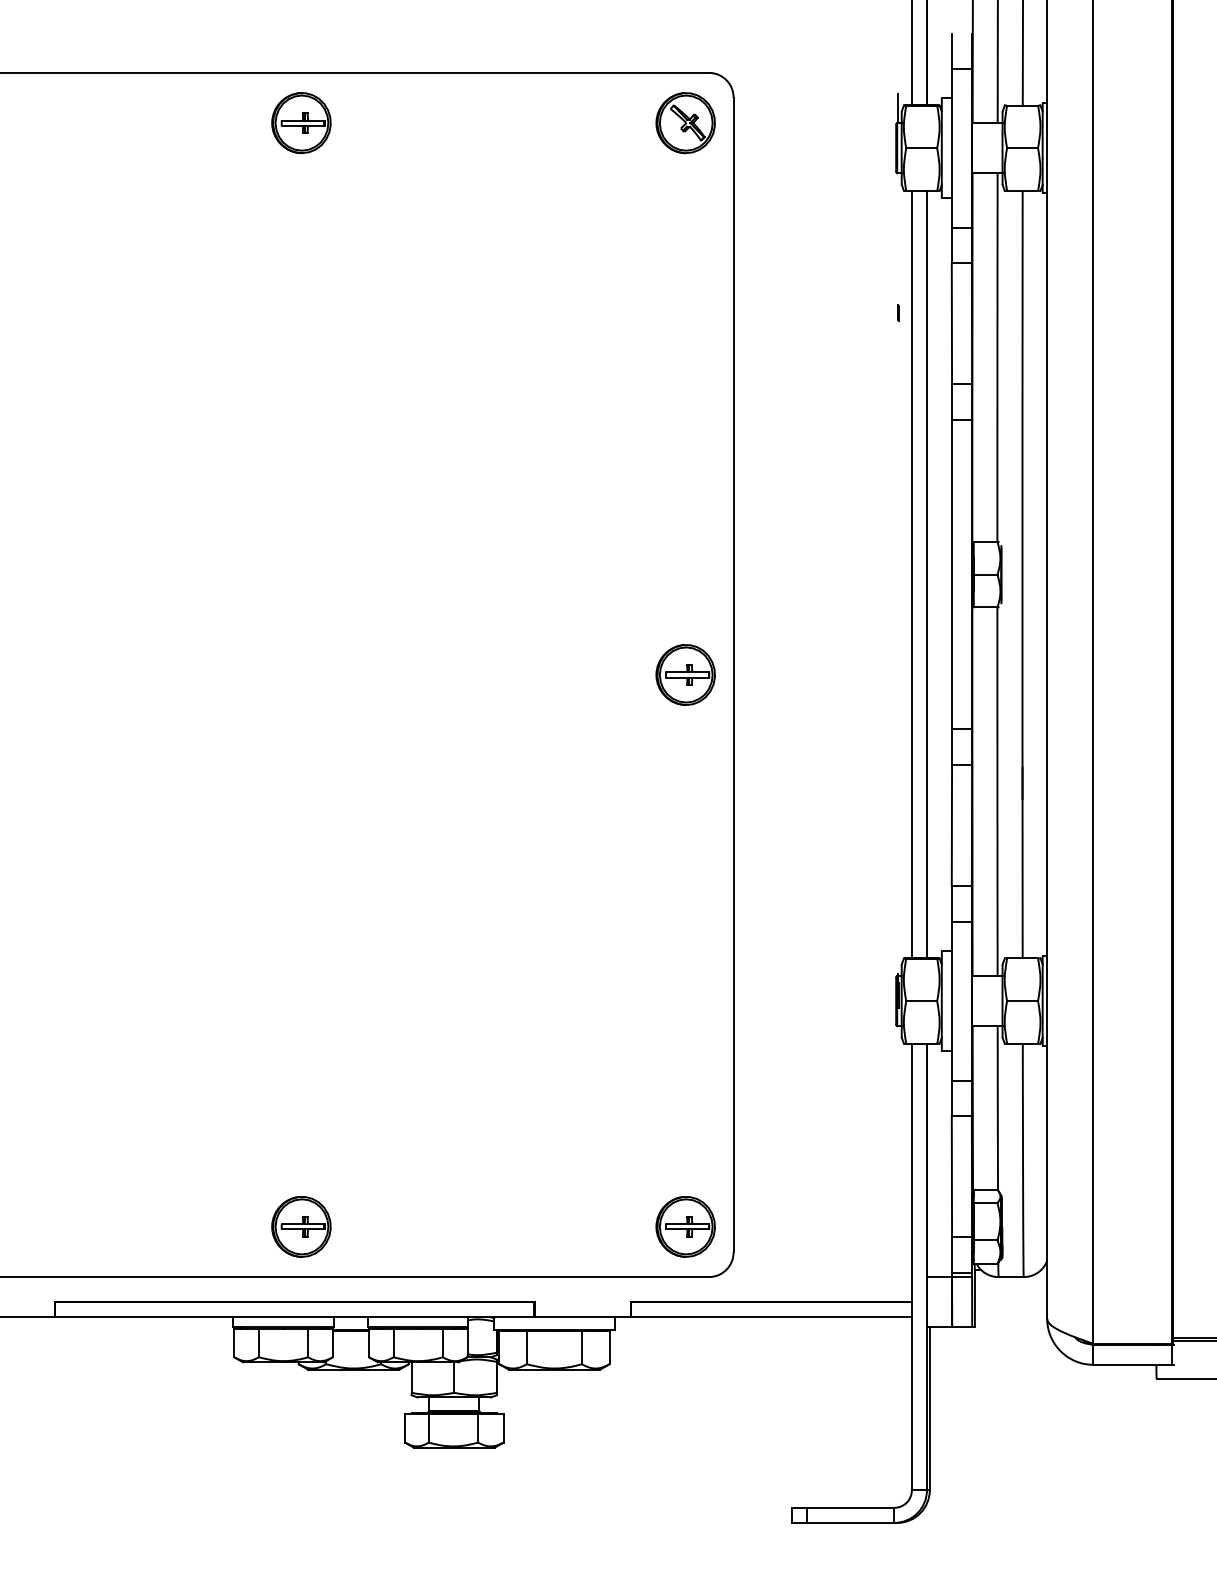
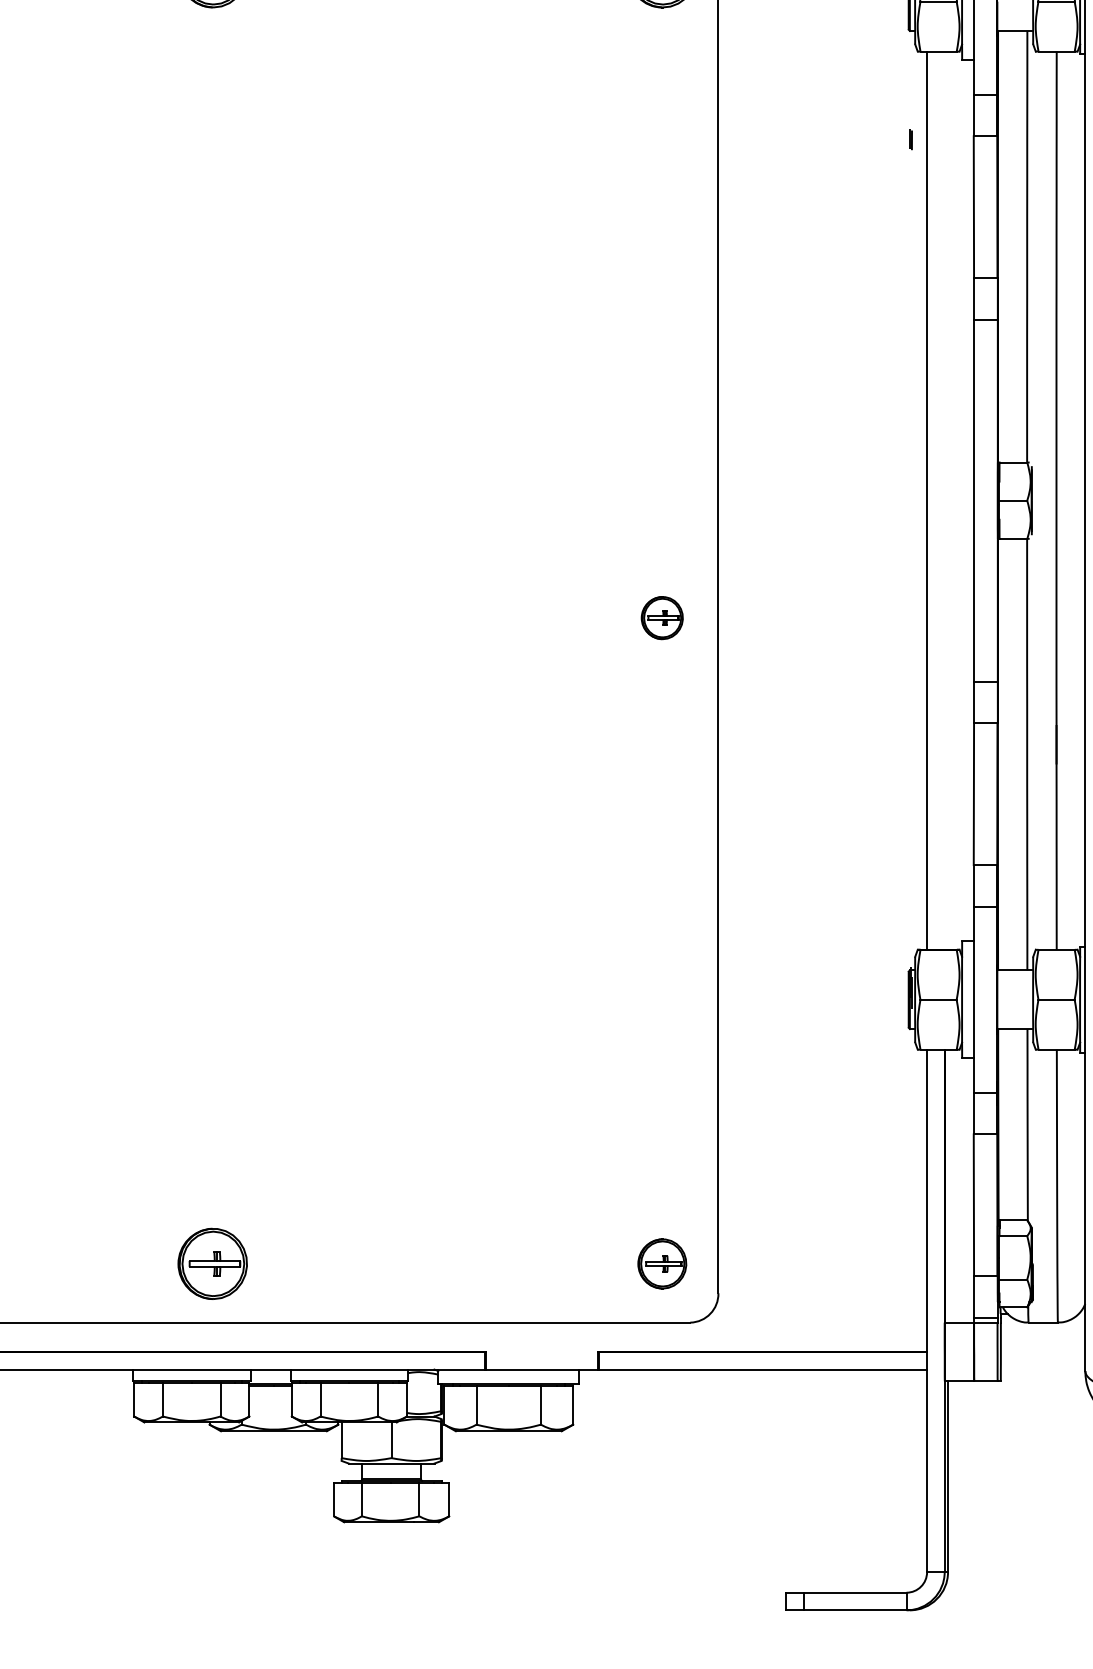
line: (898, 313) -> (911, 140), moved
line: (926, 574) -> (944, 500), removed
part: (685, 674) -> (662, 617), size x0.6
part: (685, 1226) -> (662, 1263), size x0.7

